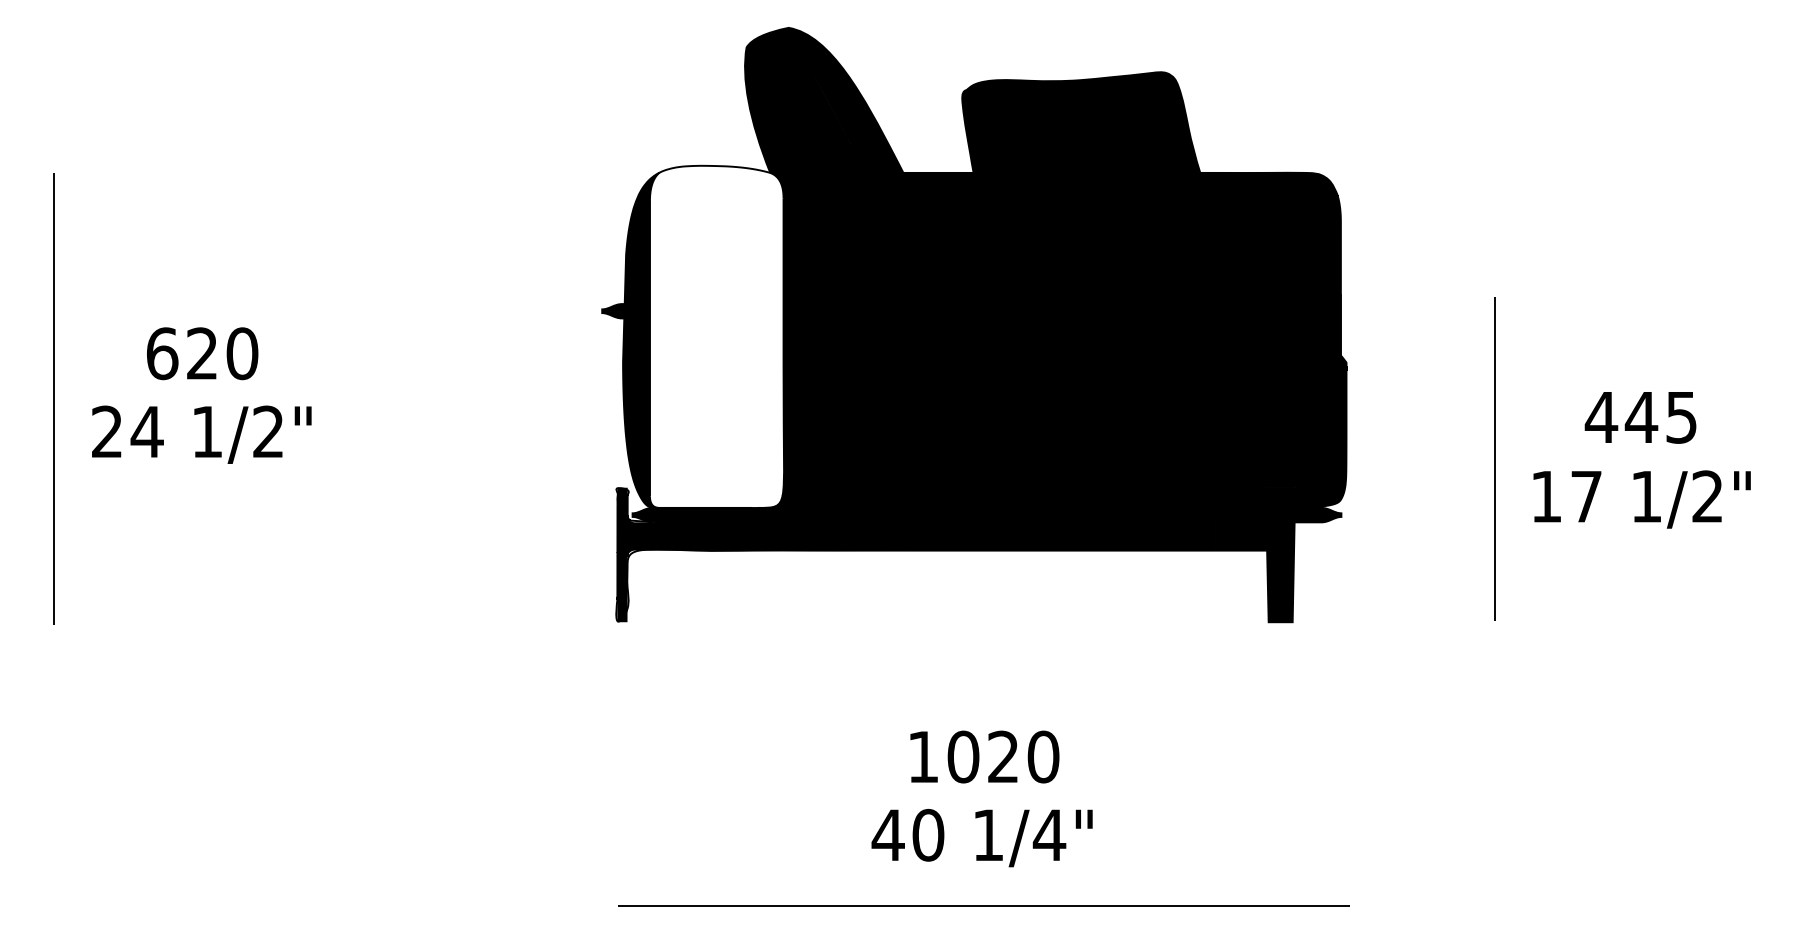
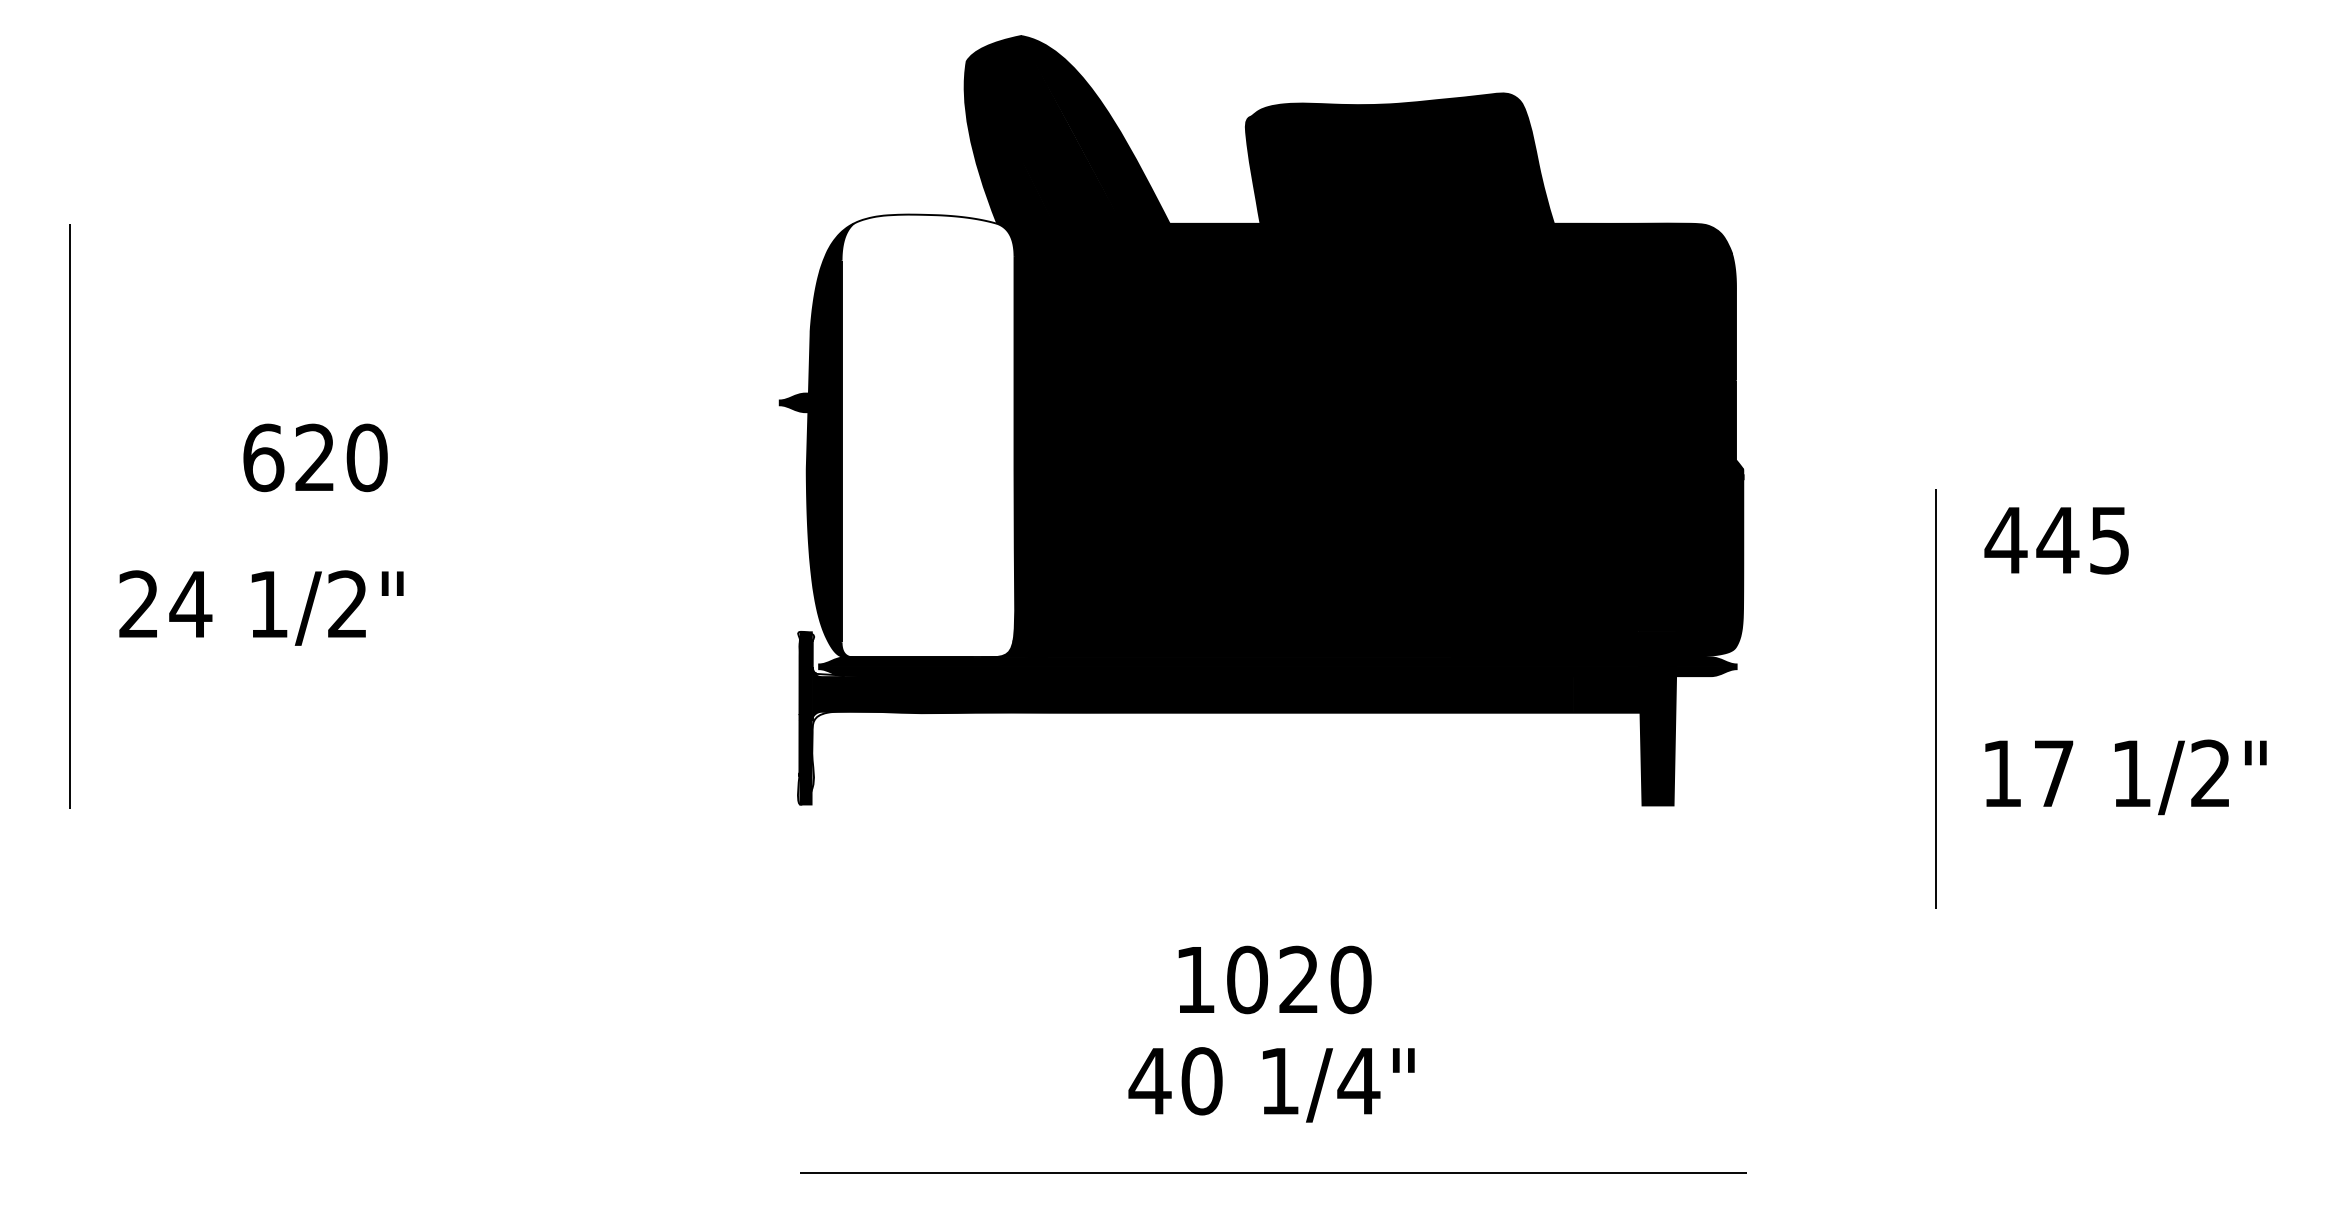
text: (202, 353) -> (315, 457), moved
text: (1640, 417) -> (2056, 540), moved
text: (201, 434) -> (261, 607), moved
line: (1494, 458) -> (1934, 698), moved
text: (1641, 499) -> (2125, 777), moved

